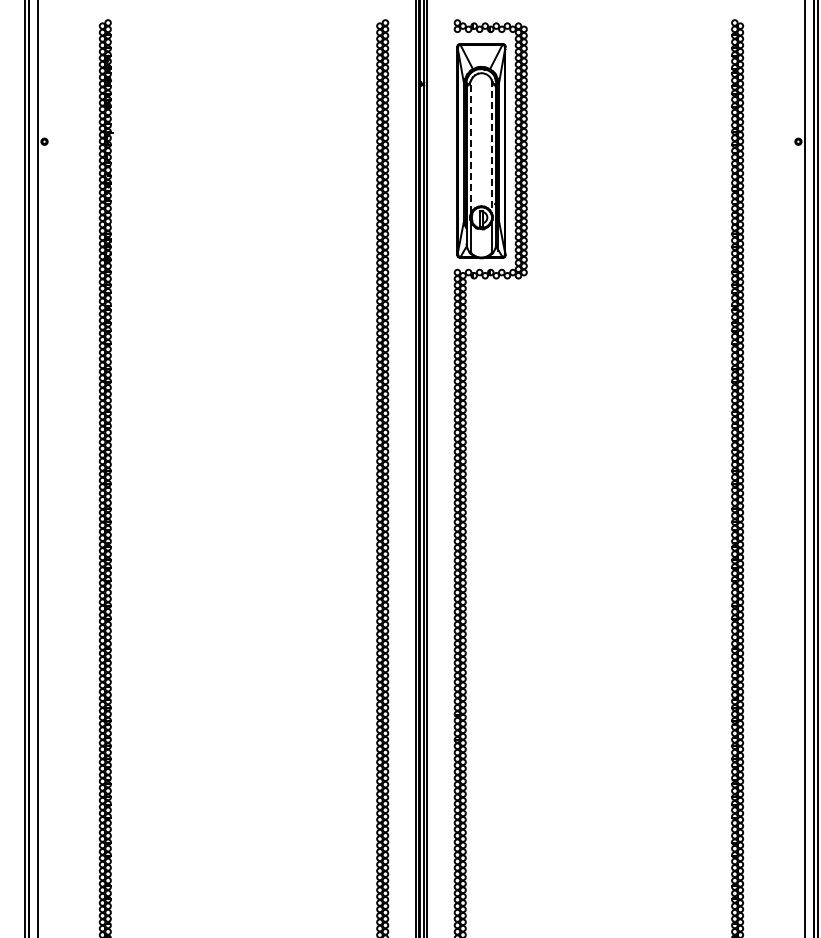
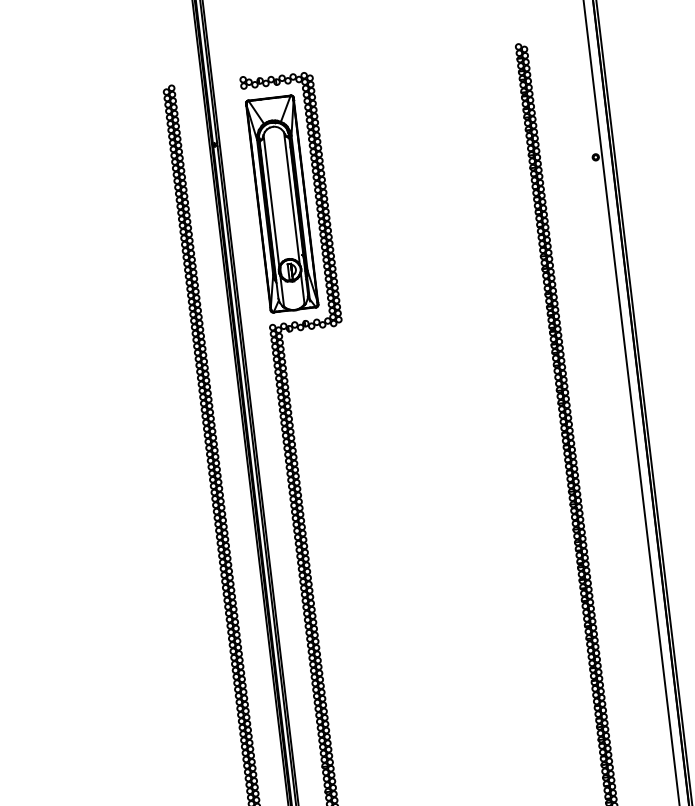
line: (471, 146) -> (271, 200), dashed -> solid
line: (491, 147) -> (291, 199), dashed -> solid

